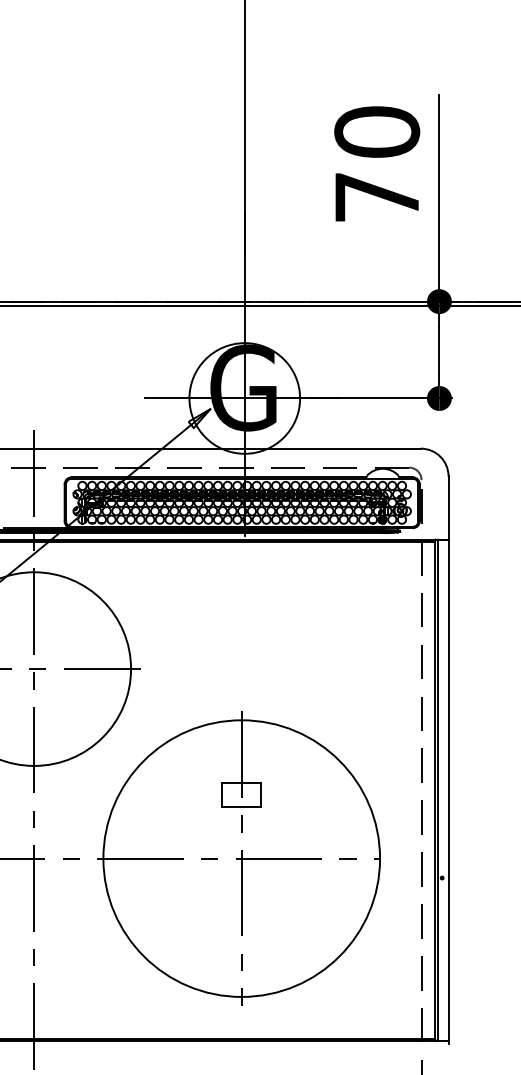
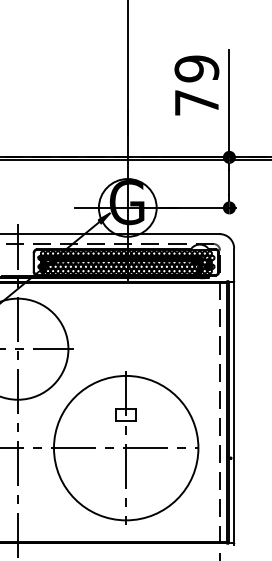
text: (376, 131) -> (196, 68), 70 -> 79

